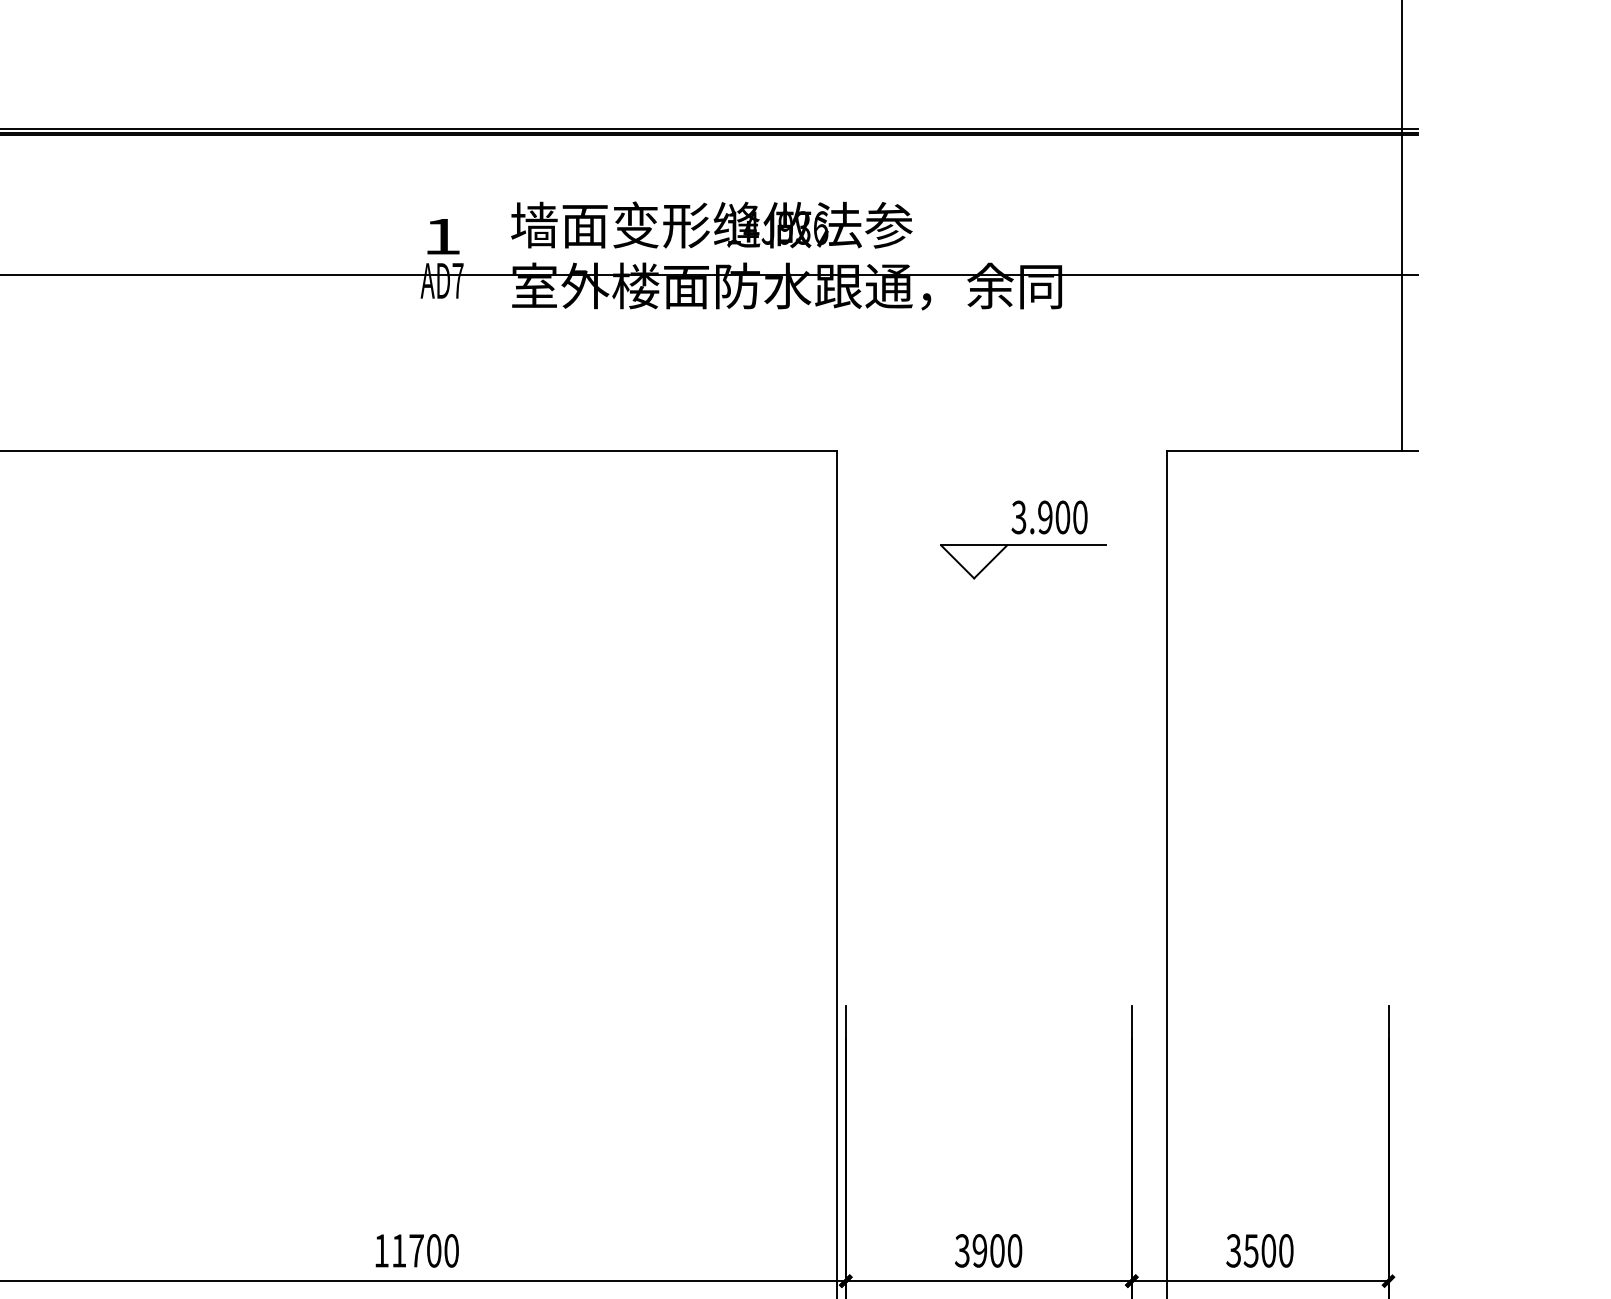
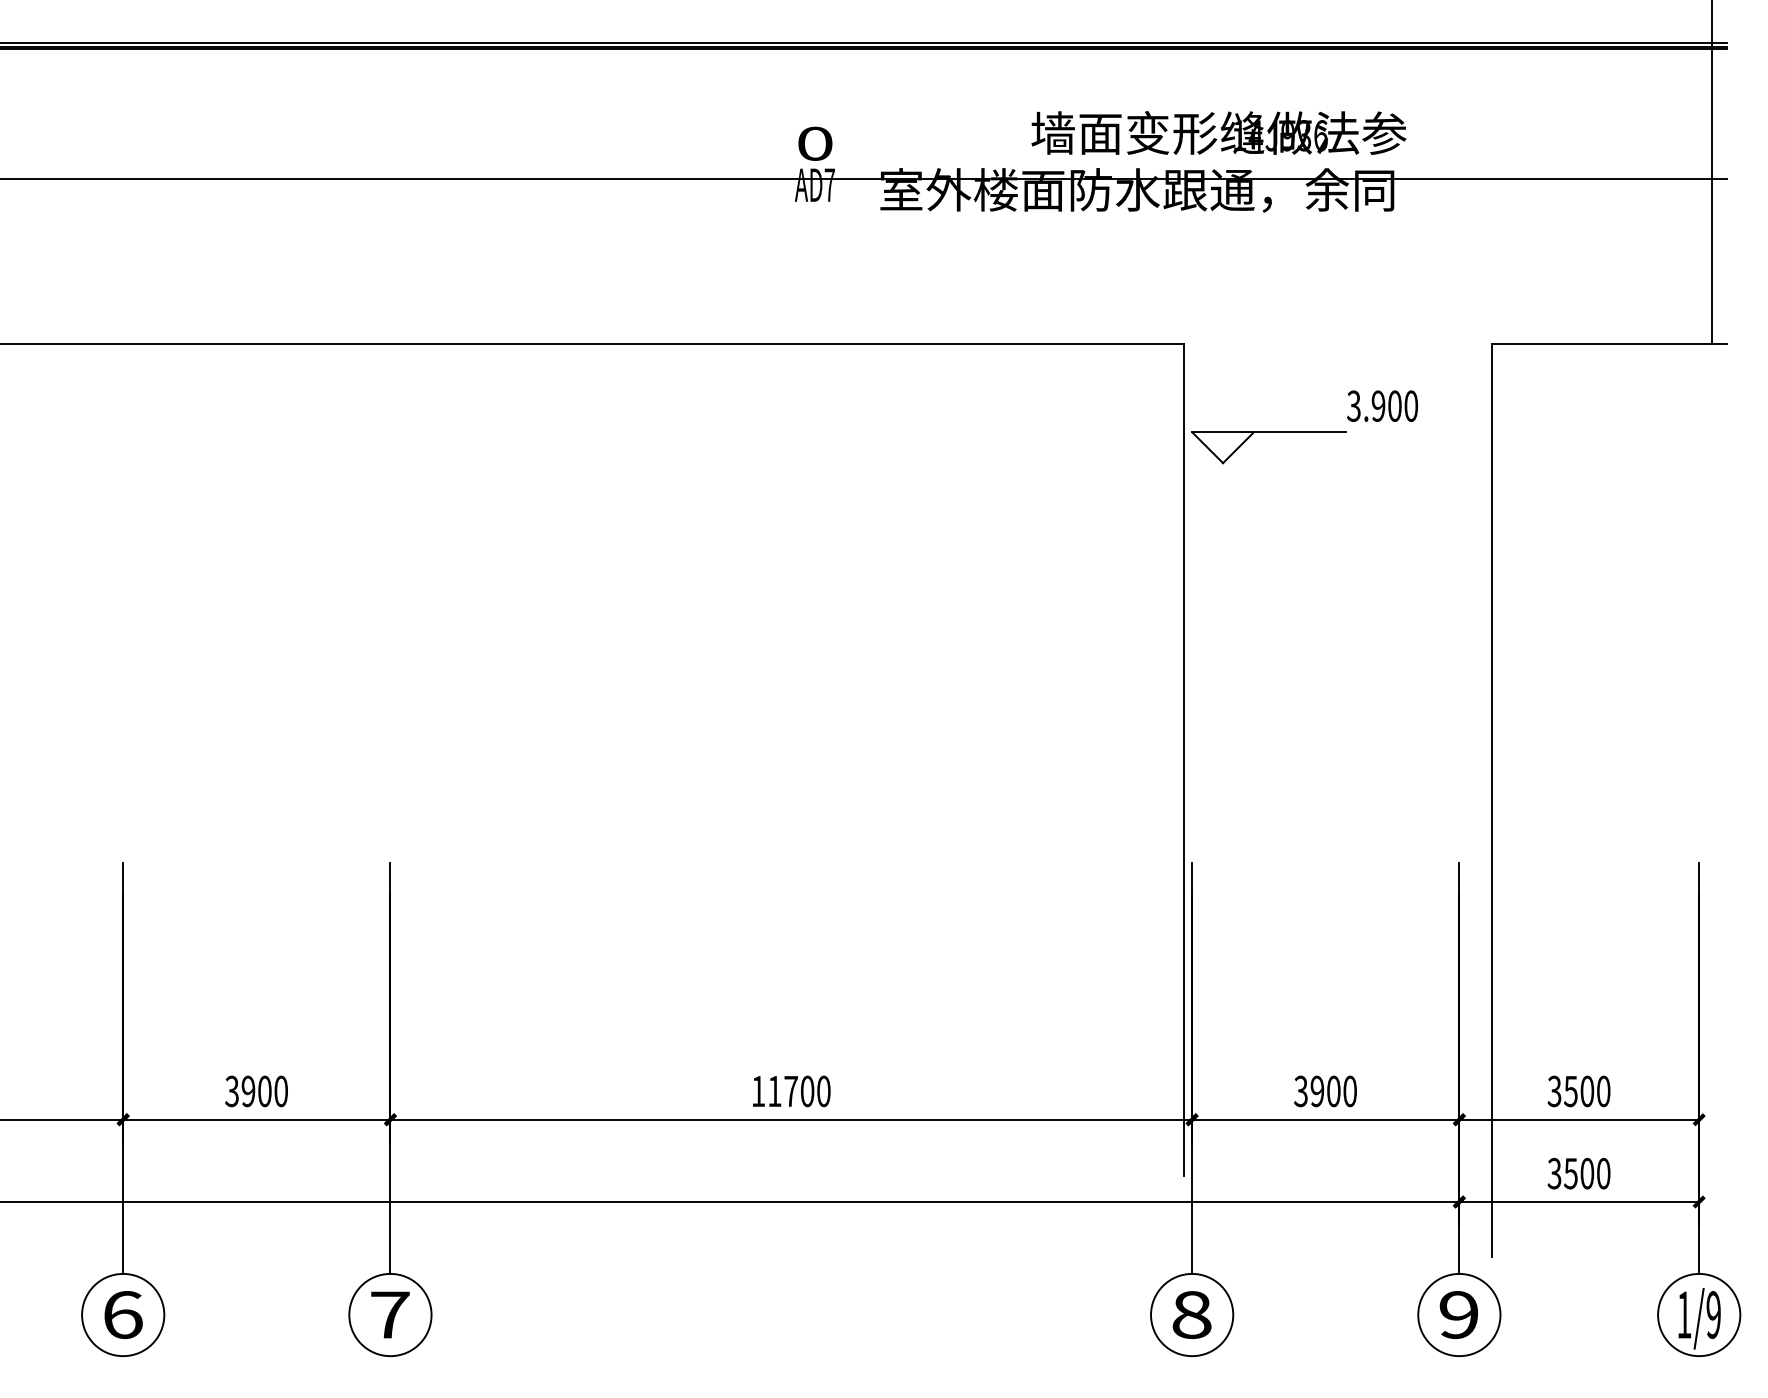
text: (711, 224) -> (1218, 132), moved
text: (442, 236) -> (815, 143), 1 -> 0
part: (1022, 545) -> (1268, 432), moved

